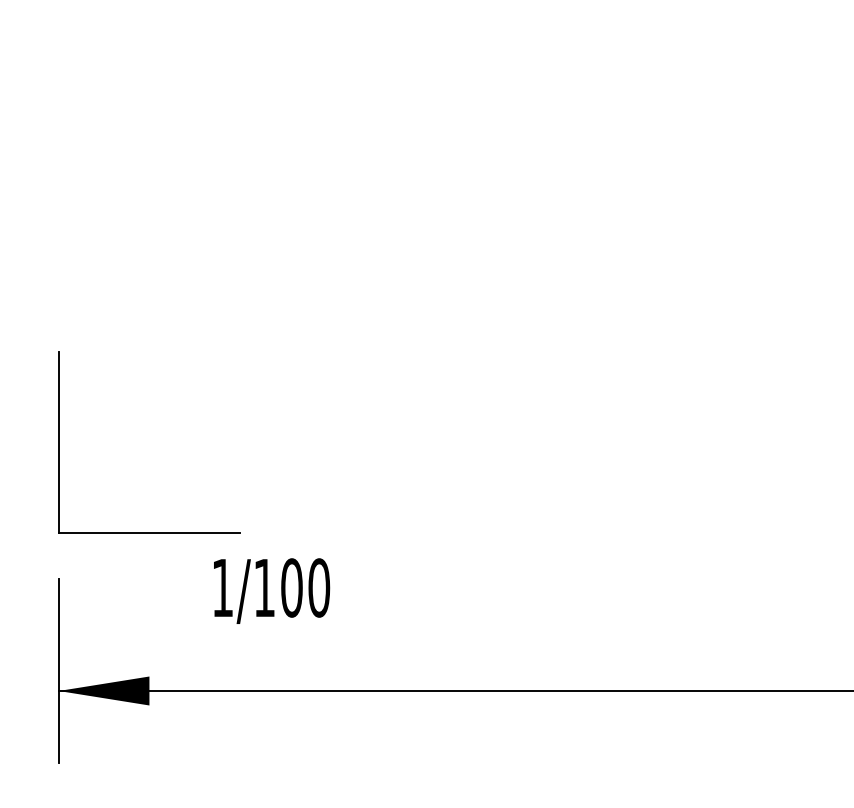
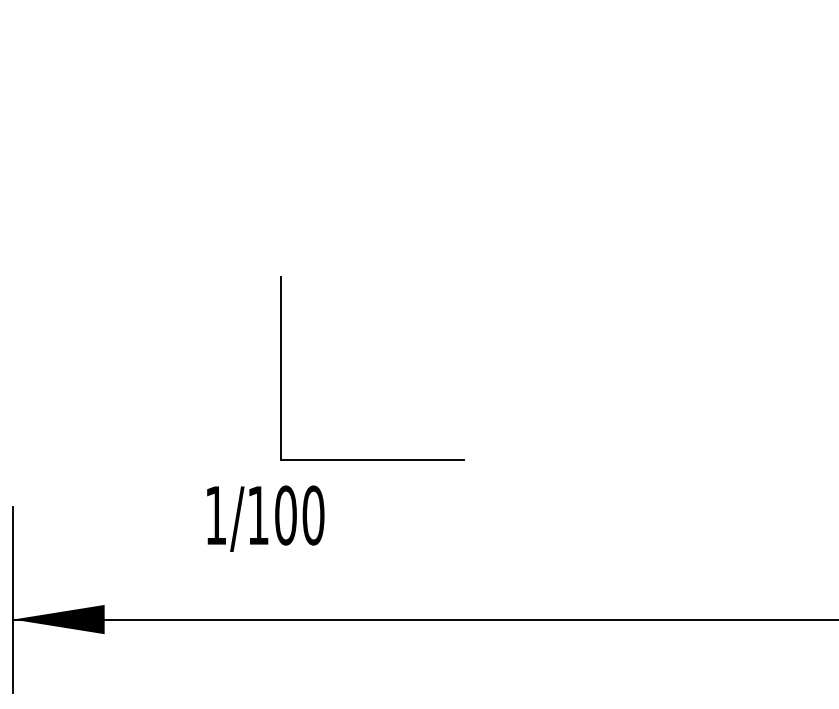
part: (59, 442) -> (281, 368), moved
text: (272, 590) -> (266, 518), moved

